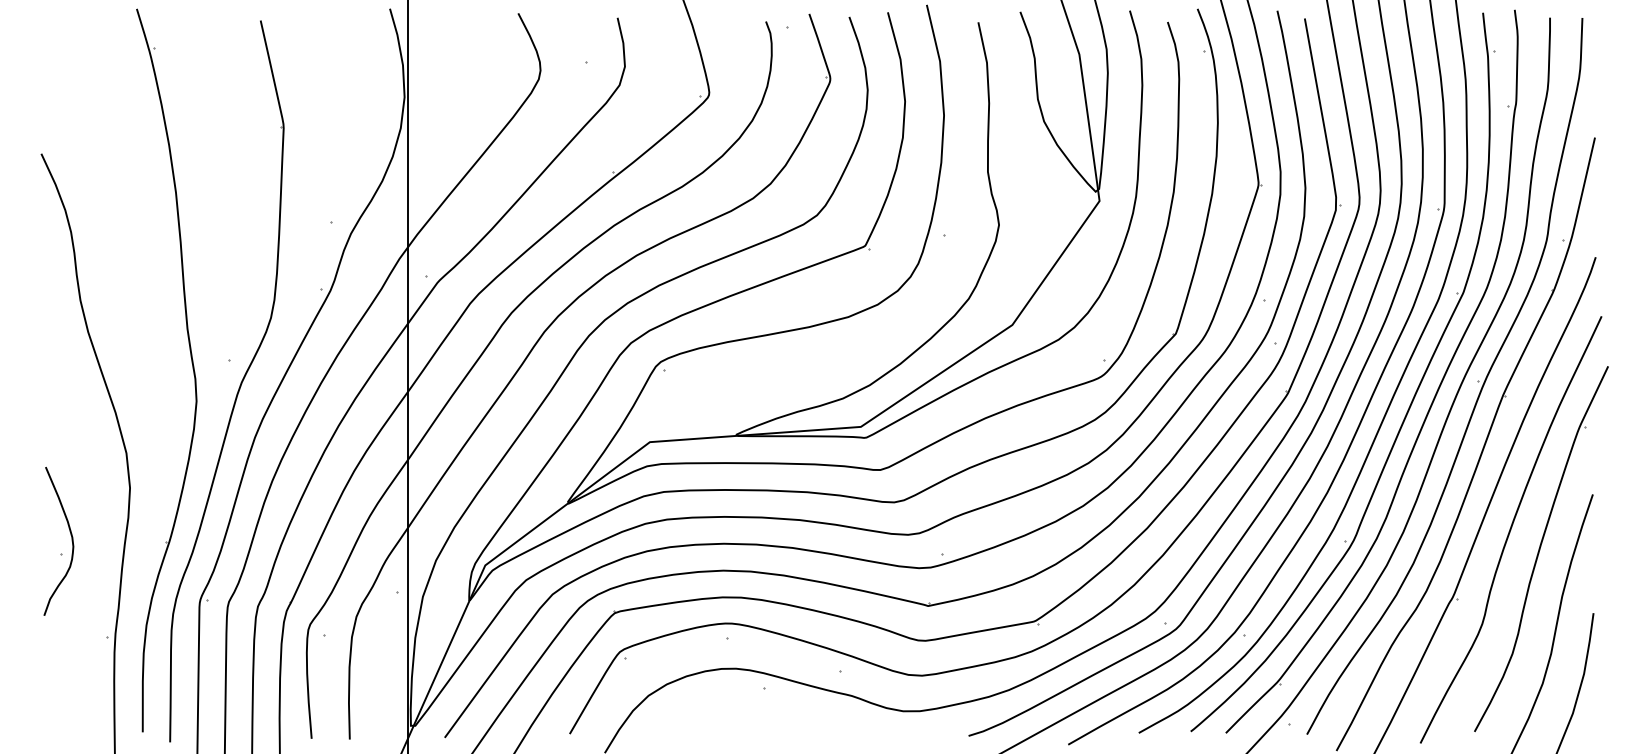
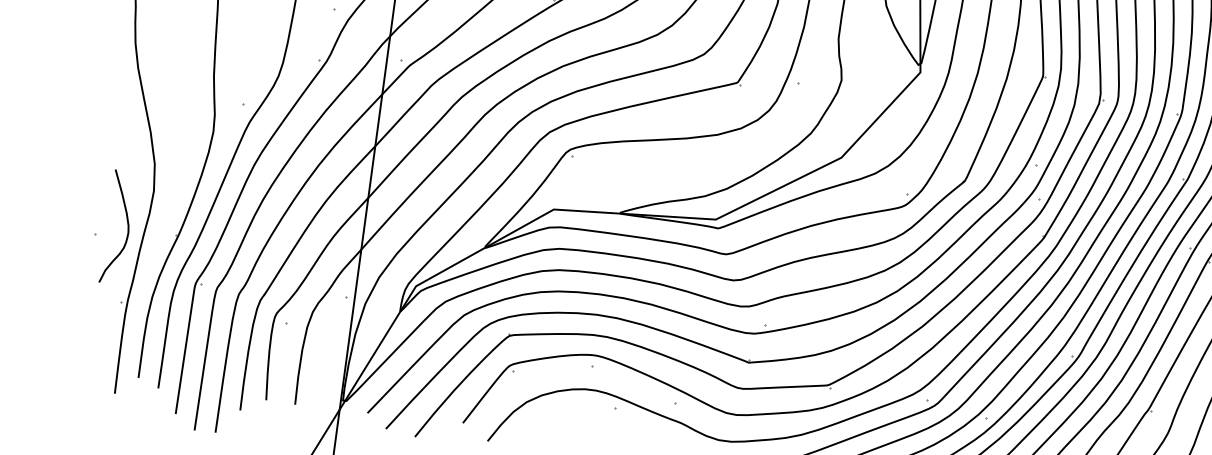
curve: (71, 541) -> (127, 228), moved

